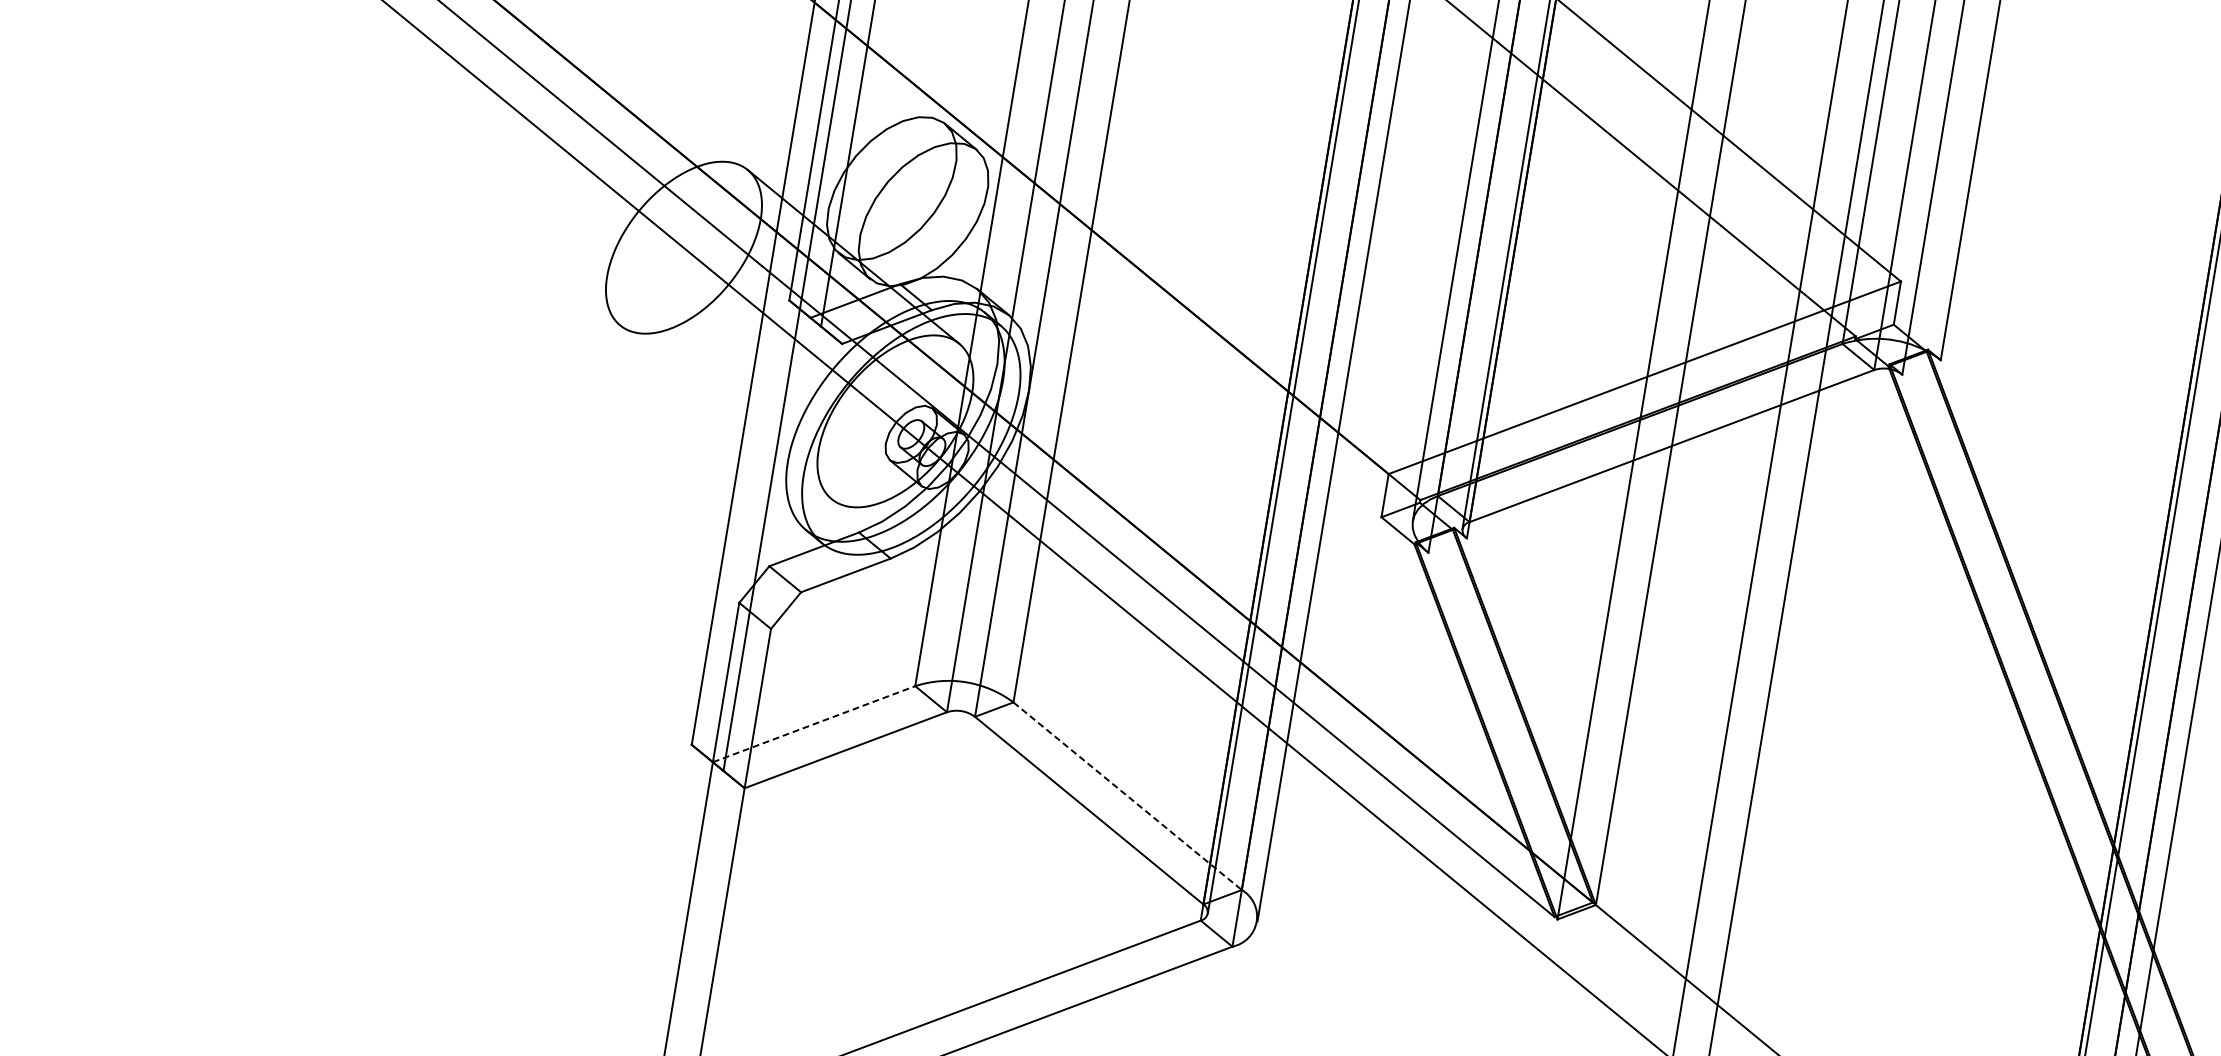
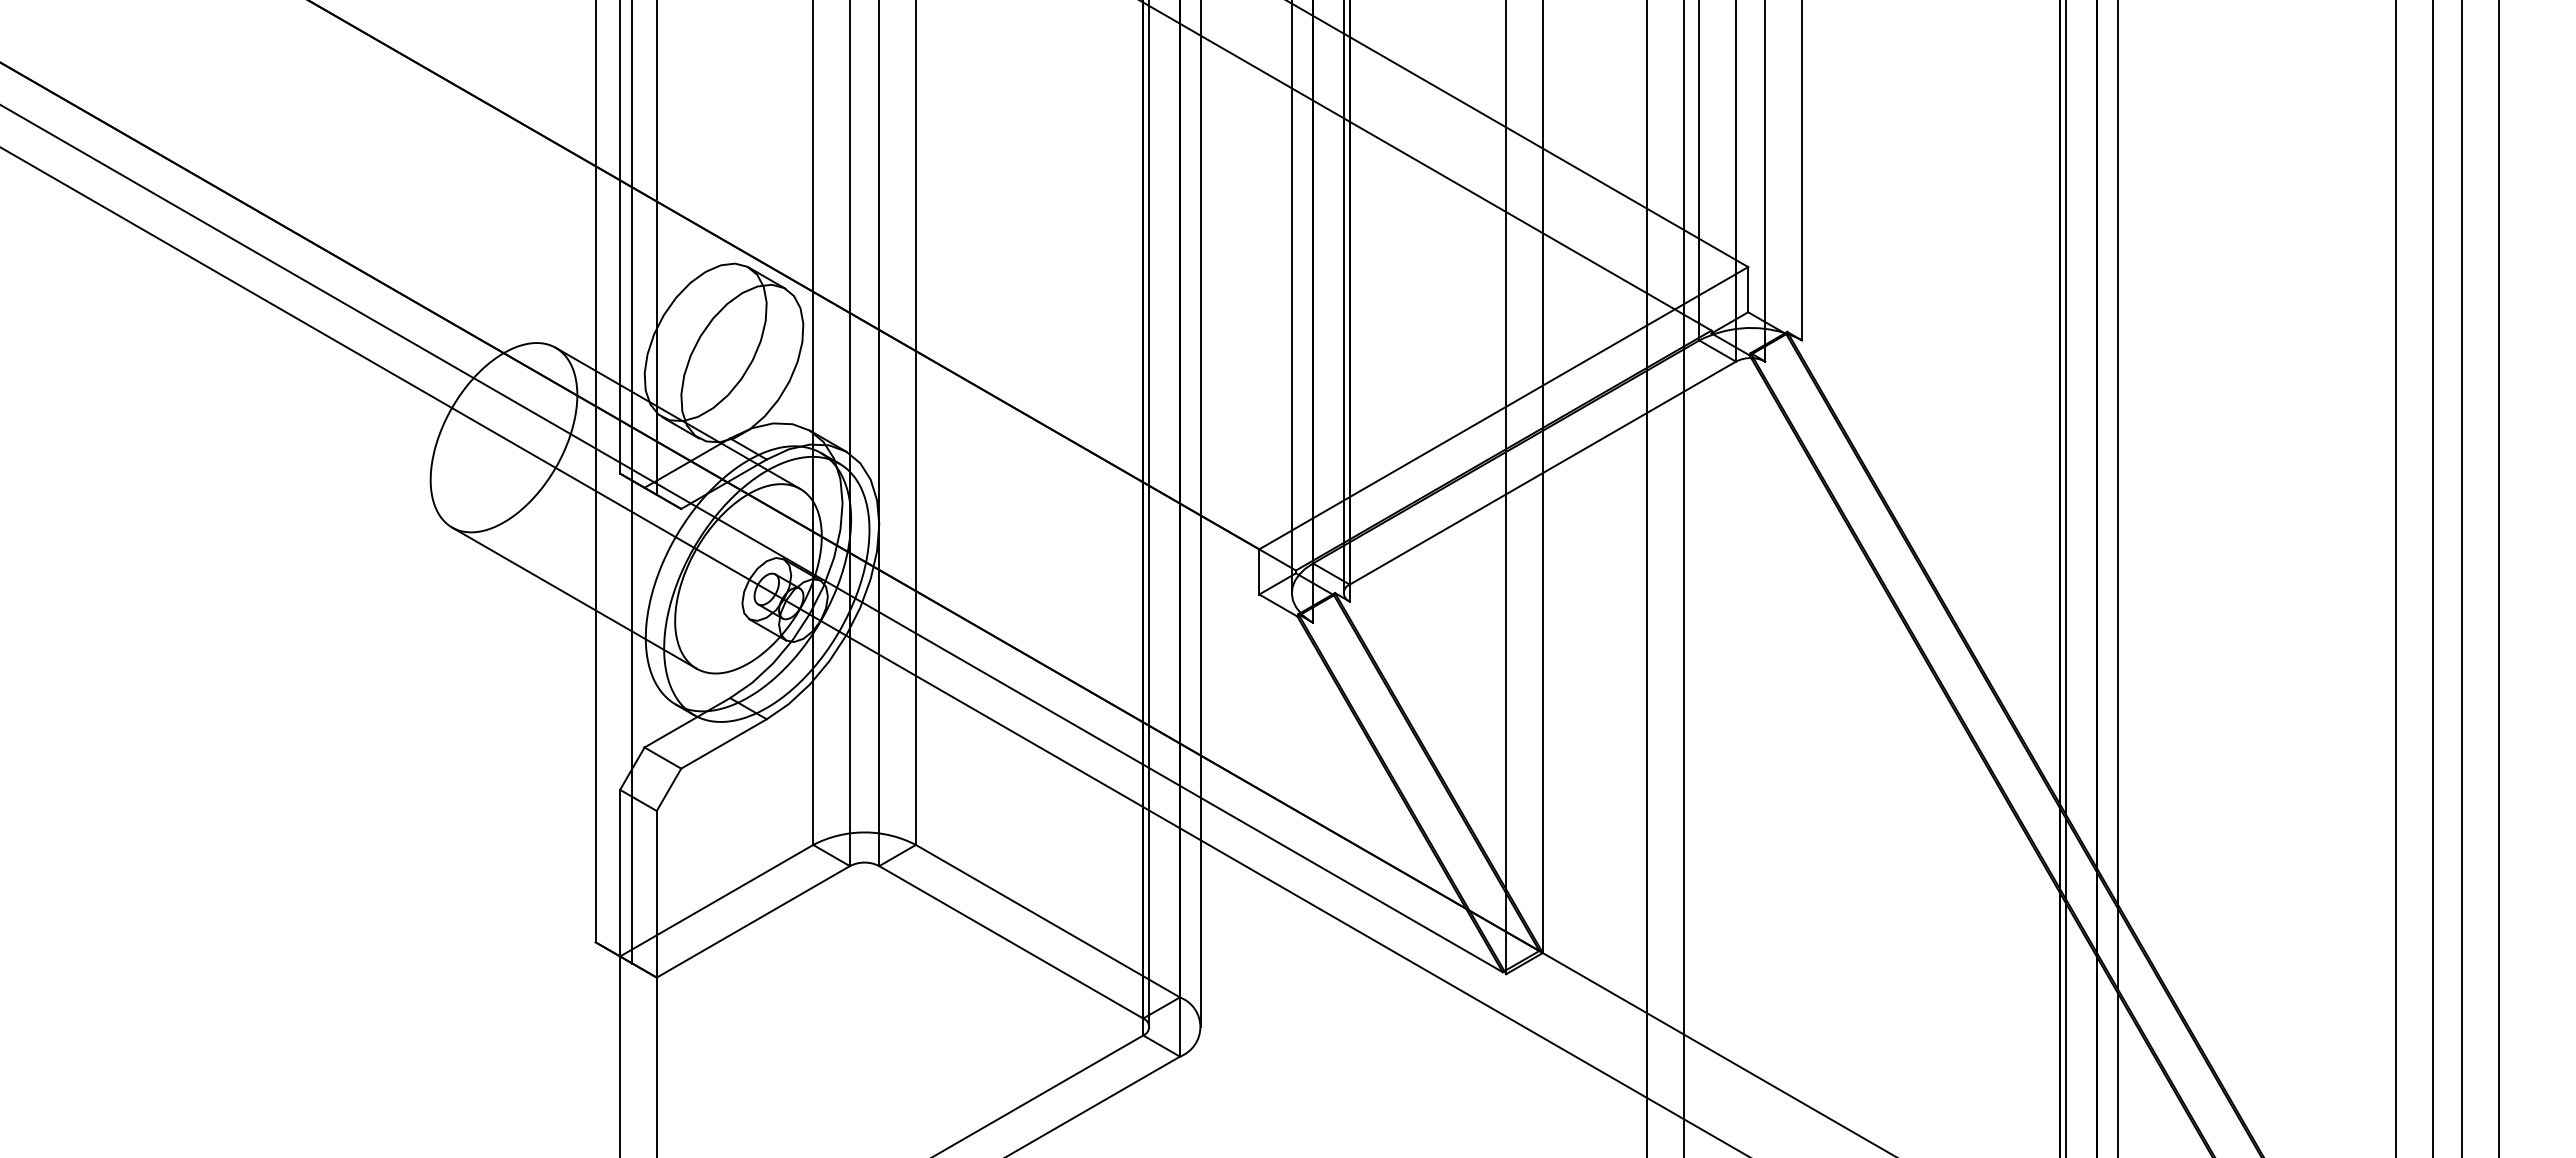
line: (726, 411) -> (574, 597), added
line: (814, 724) -> (717, 900), dashed -> solid
line: (1128, 796) -> (1048, 921), dashed -> solid

